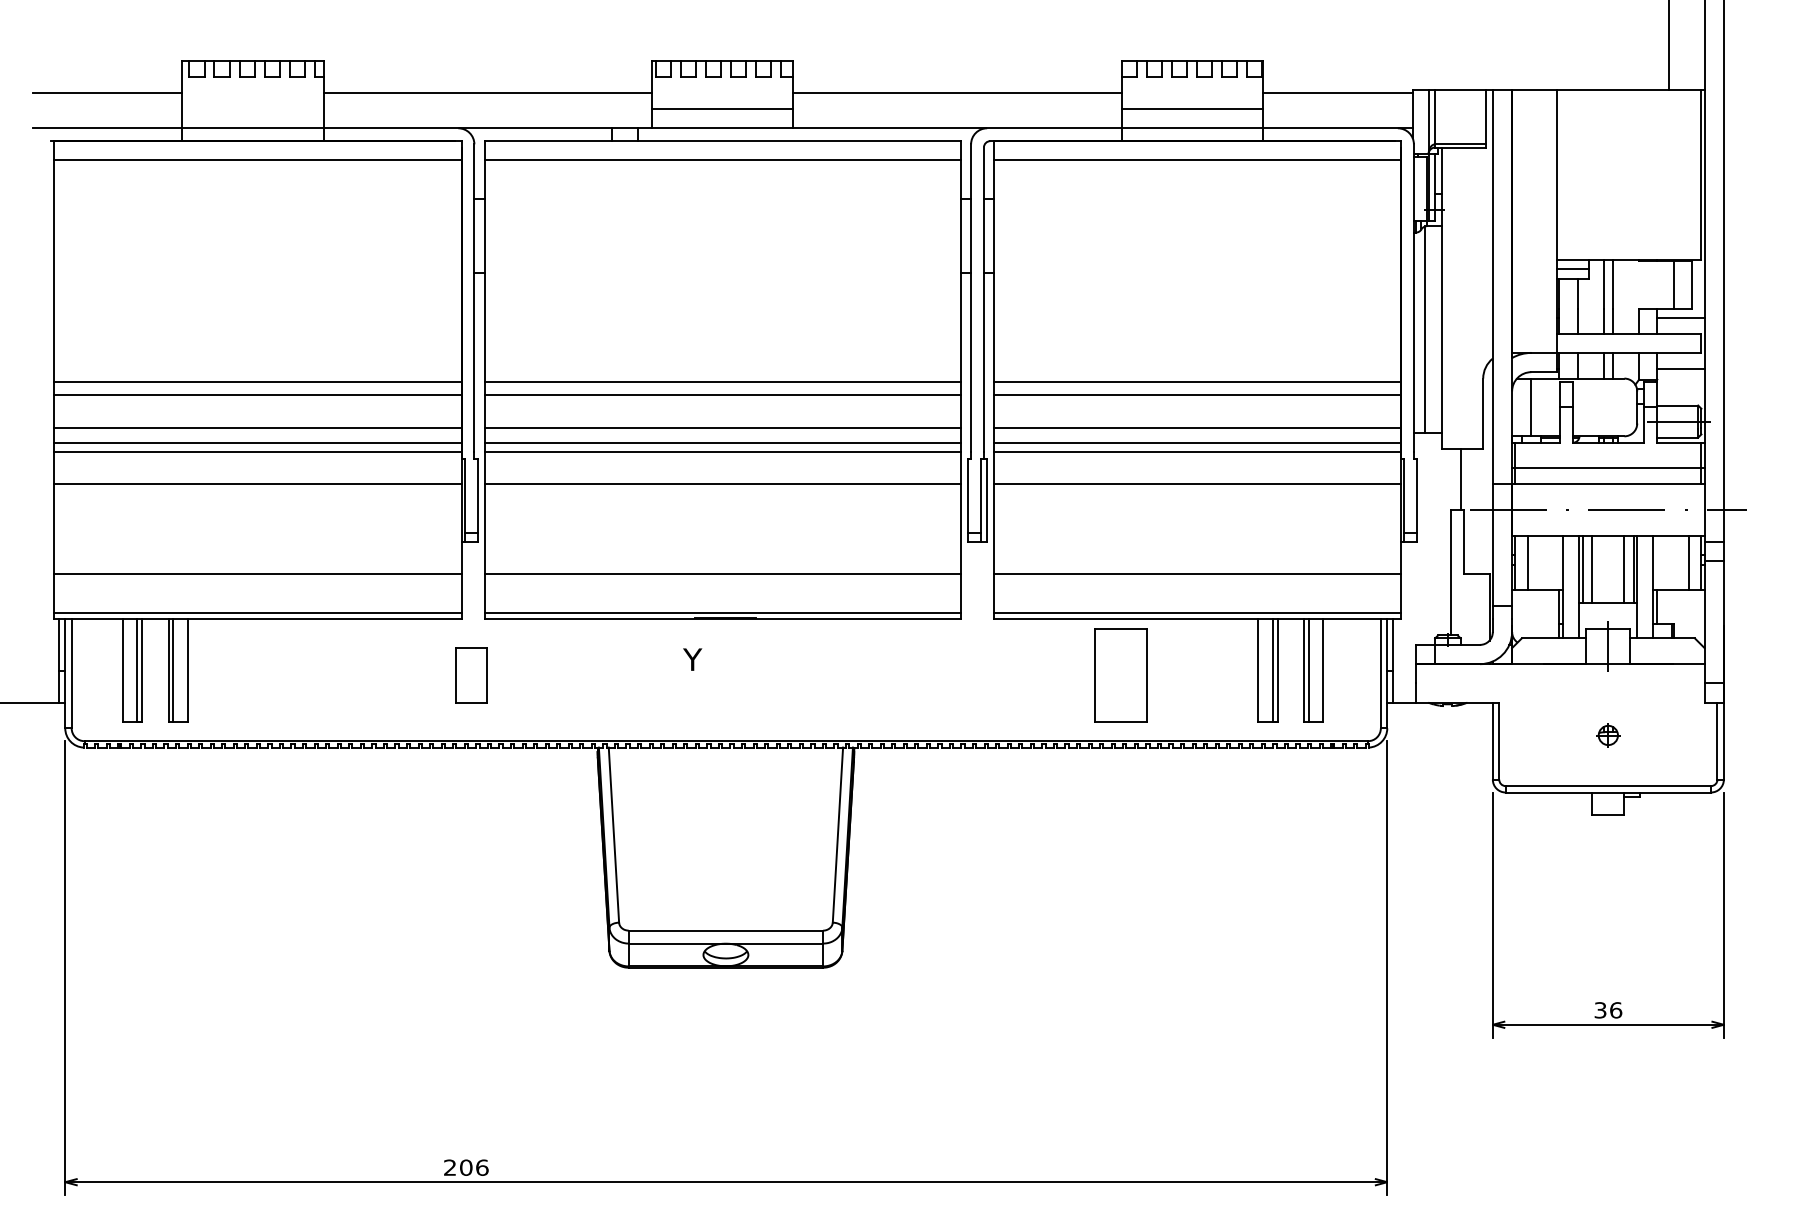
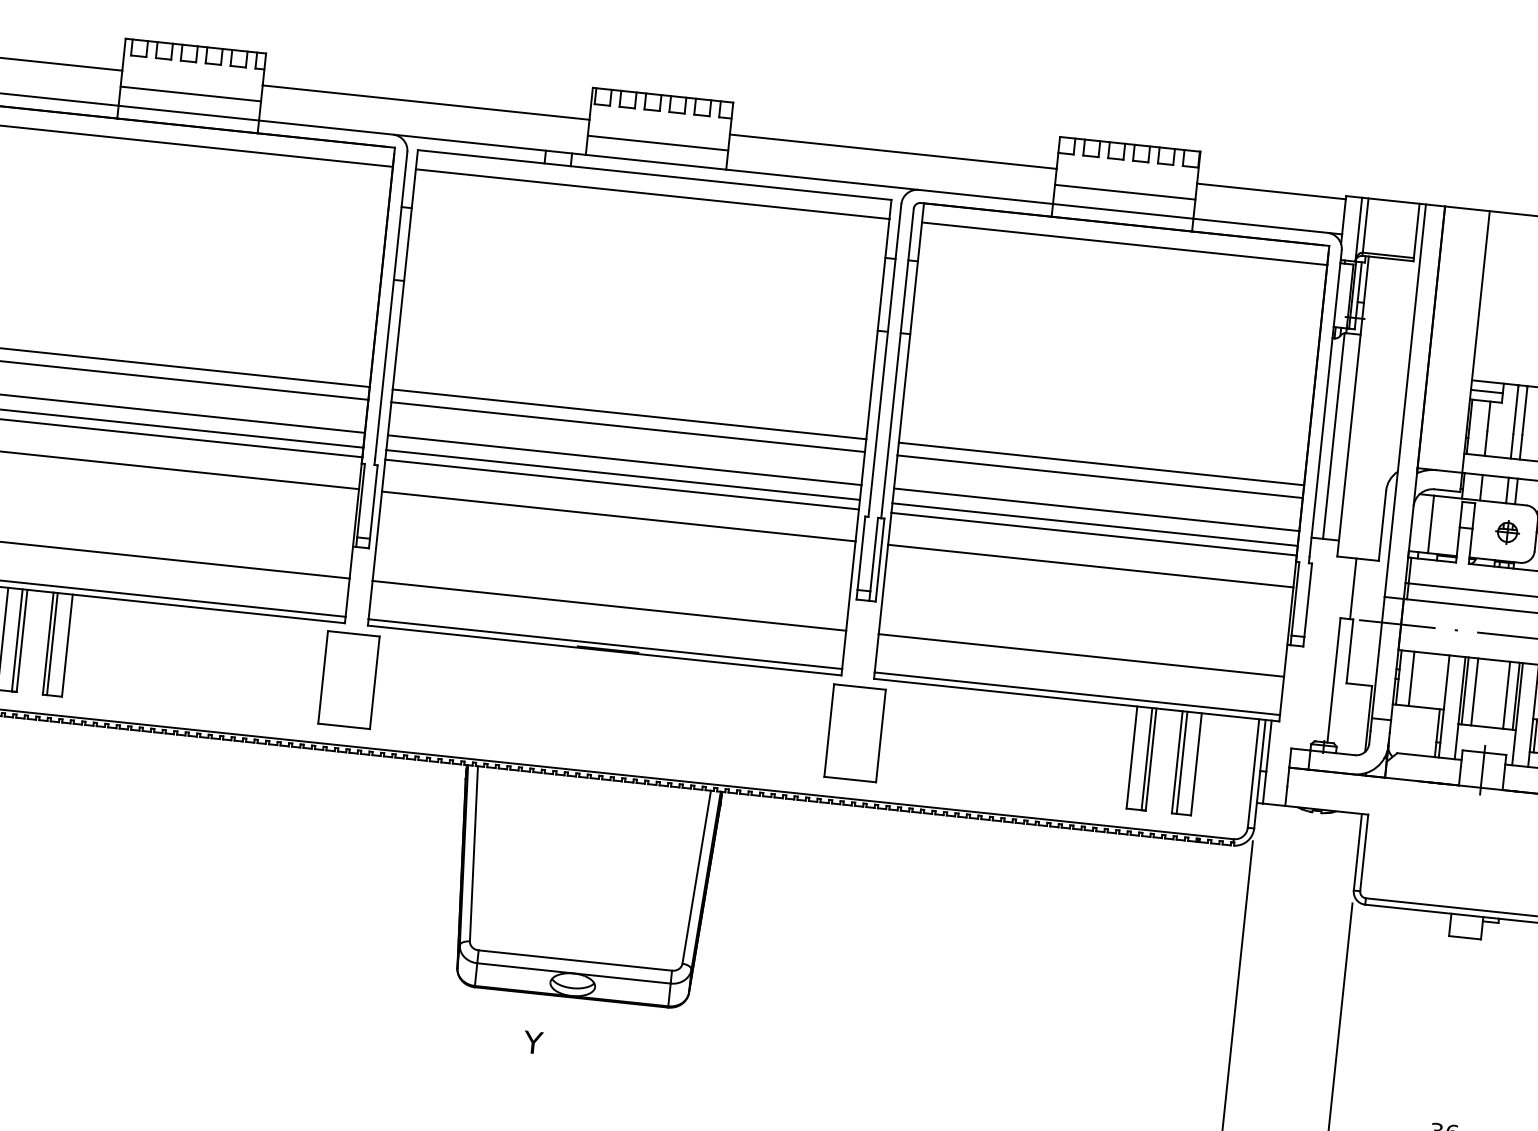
line: (252, 109) -> (190, 94), added
text: (692, 659) -> (533, 1042), moved
part: (471, 675) -> (348, 680), size x1.67
part: (1120, 675) -> (854, 733), moved
part: (1608, 735) -> (1507, 532), moved

